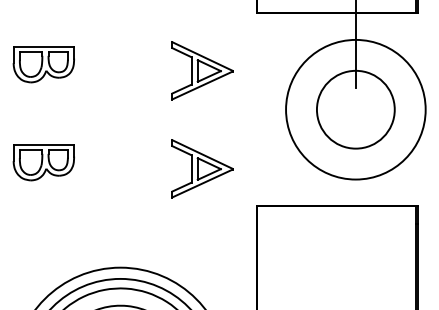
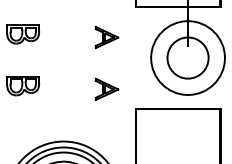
part: (201, 70) -> (106, 37), size x0.7
part: (201, 169) -> (106, 89), size x0.7

